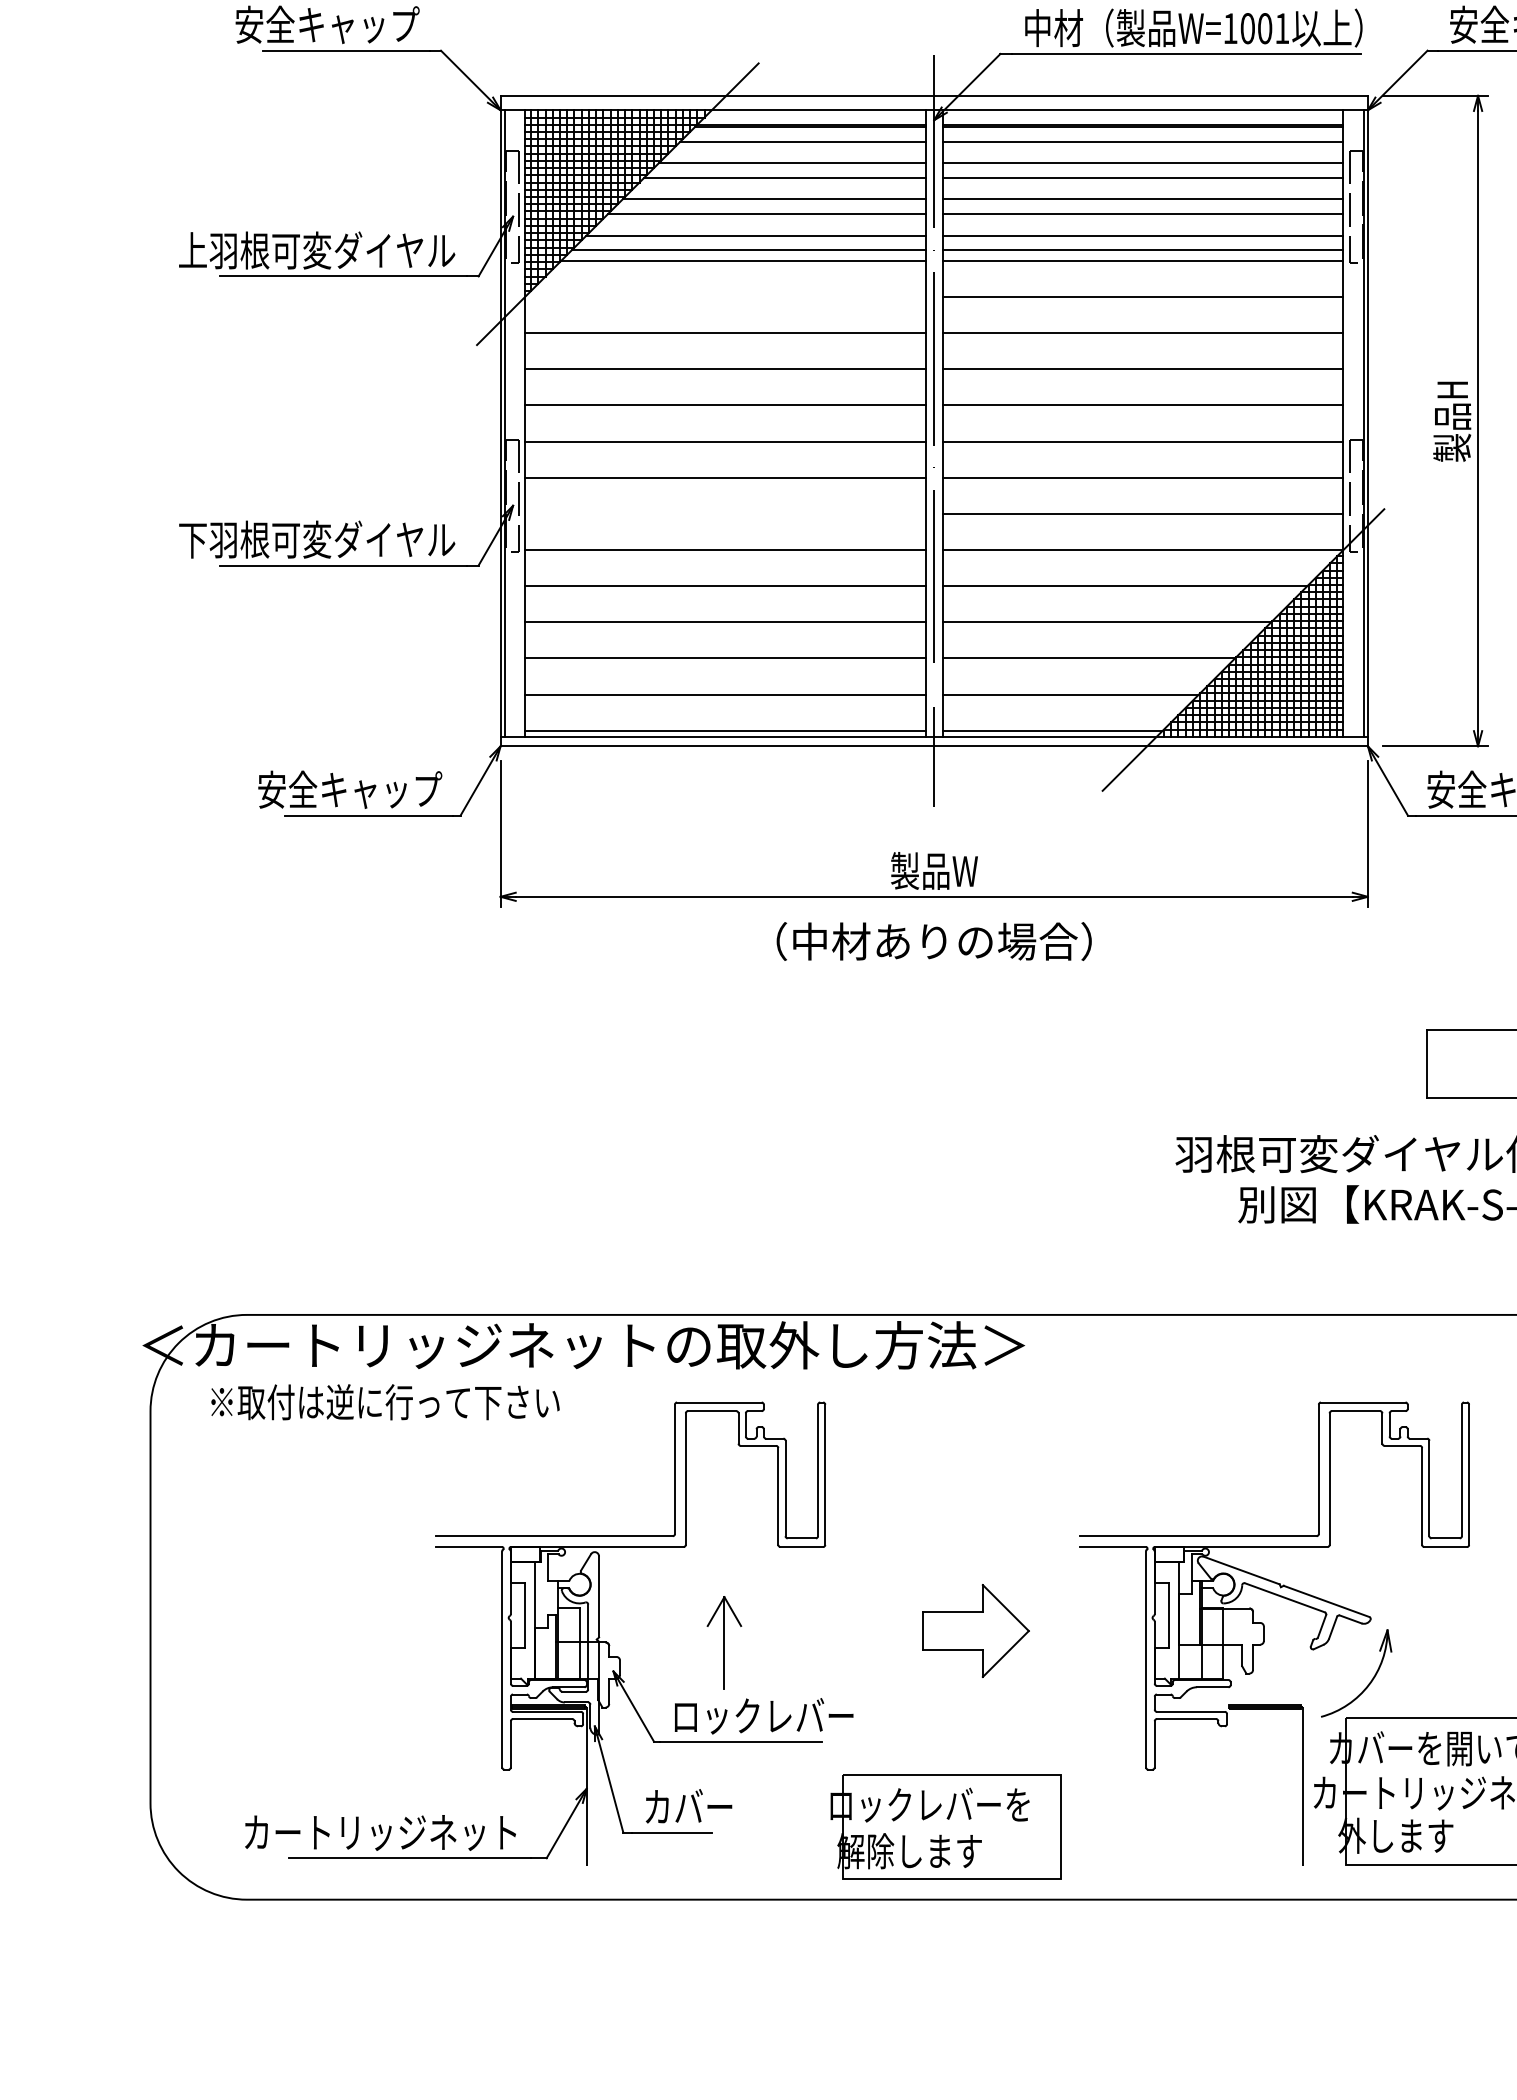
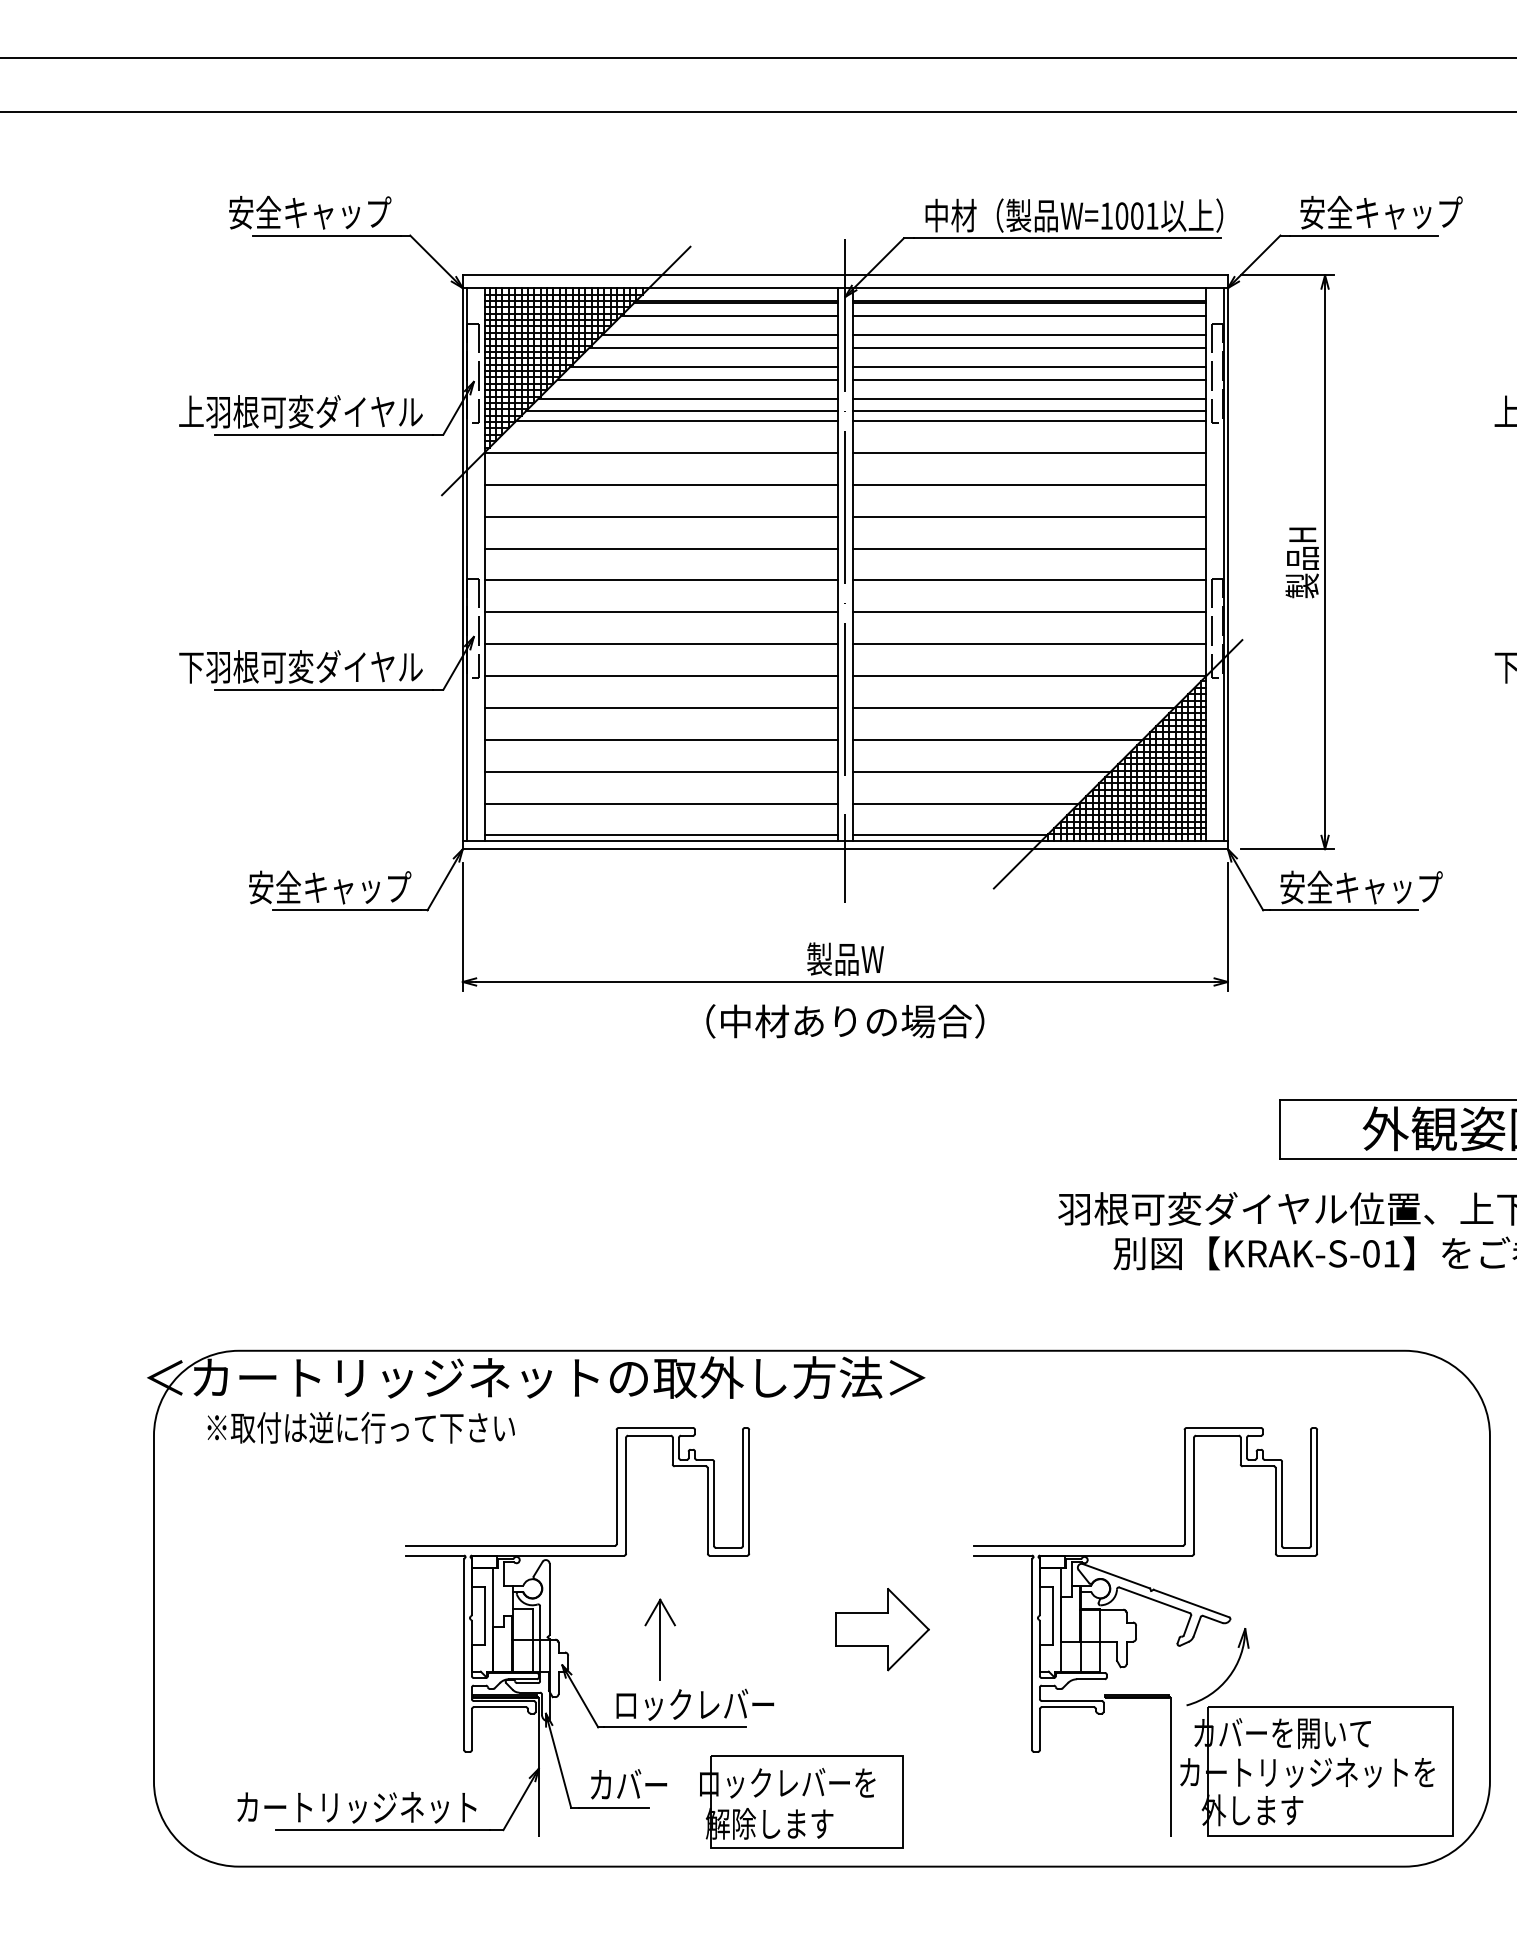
line: (725, 296) -> (661, 452), added
line: (725, 514) -> (661, 644), added
part: (945, 1825) -> (801, 1801), moved

